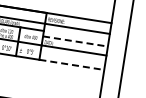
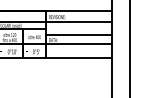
line: (75, 41) -> (79, 34), dashed -> solid
line: (72, 65) -> (79, 58), dashed -> solid

